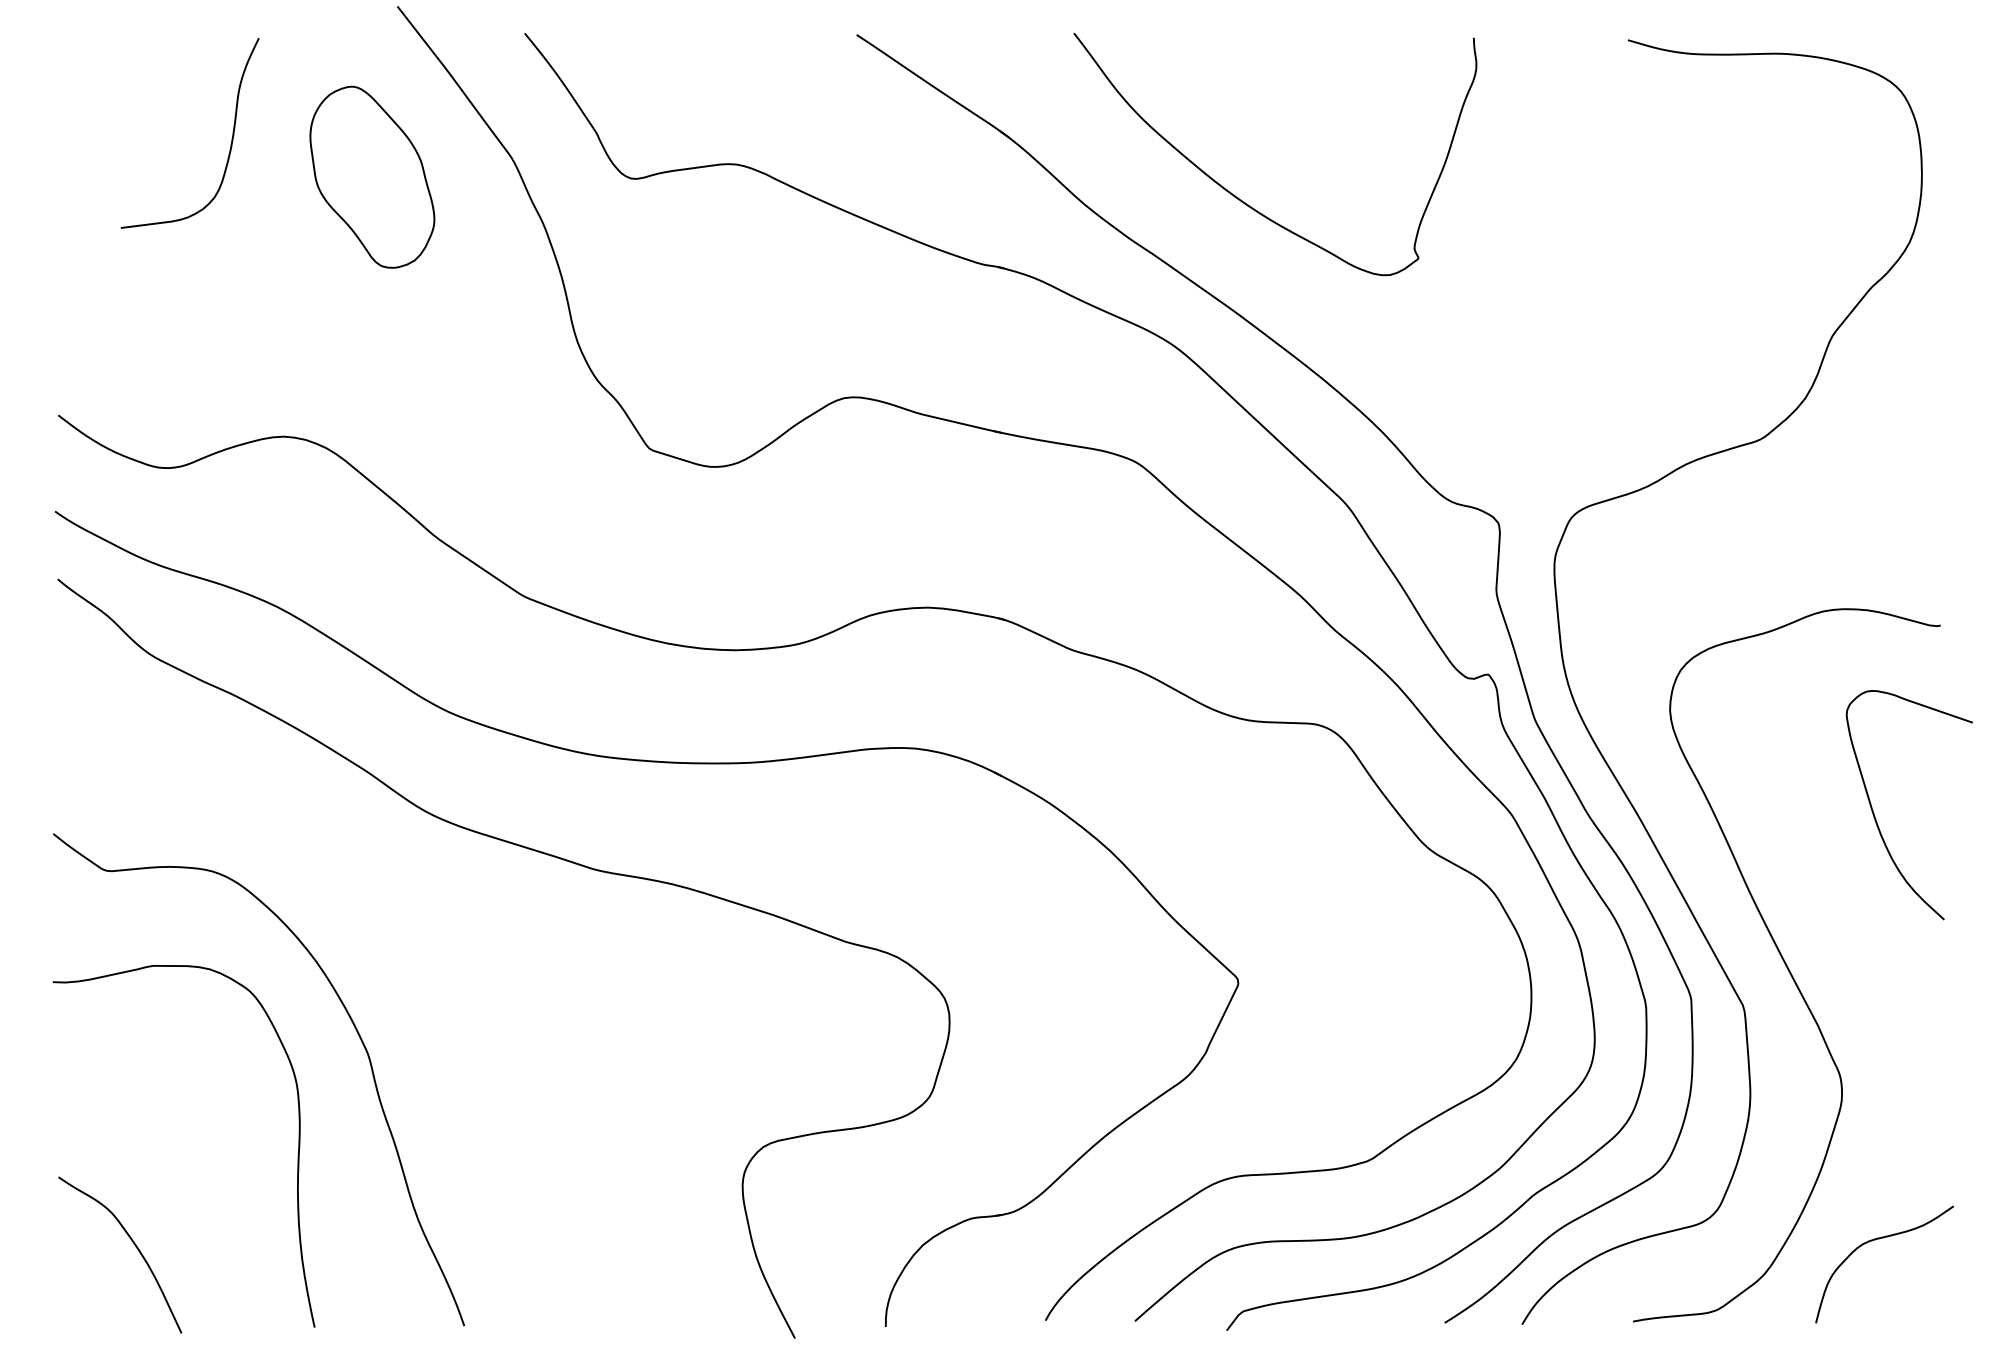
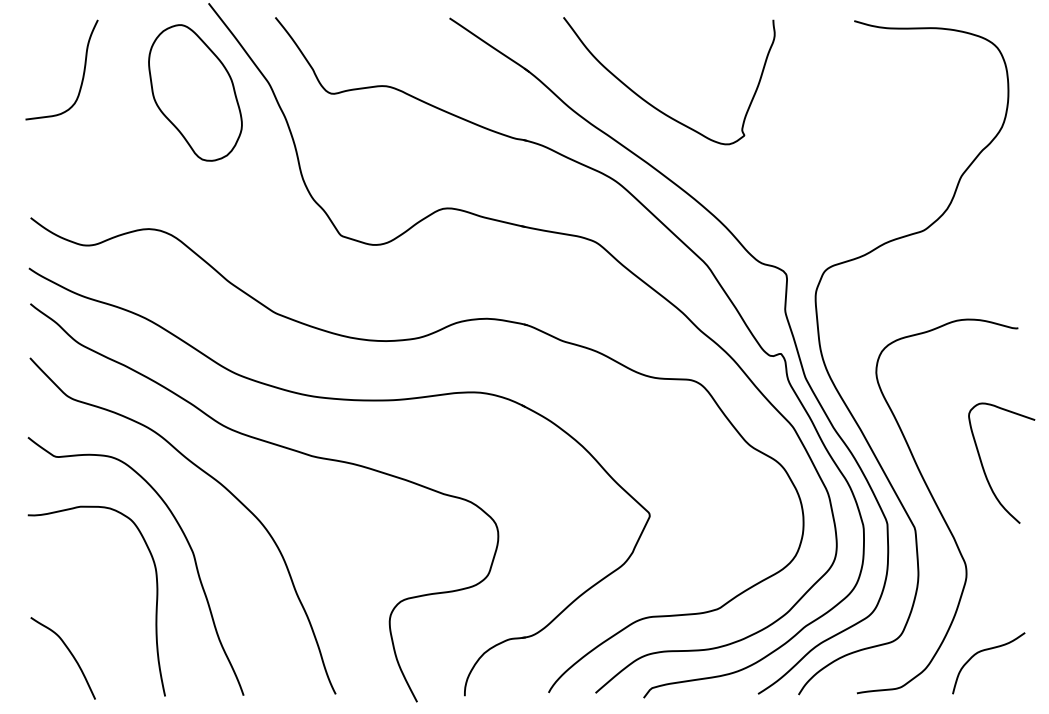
curve: (229, 143) -> (82, 75), moved
part: (372, 176) -> (195, 92), size x1.43
curve: (1876, 814) -> (984, 468), moved
curve: (408, 915) -> (214, 480), added

